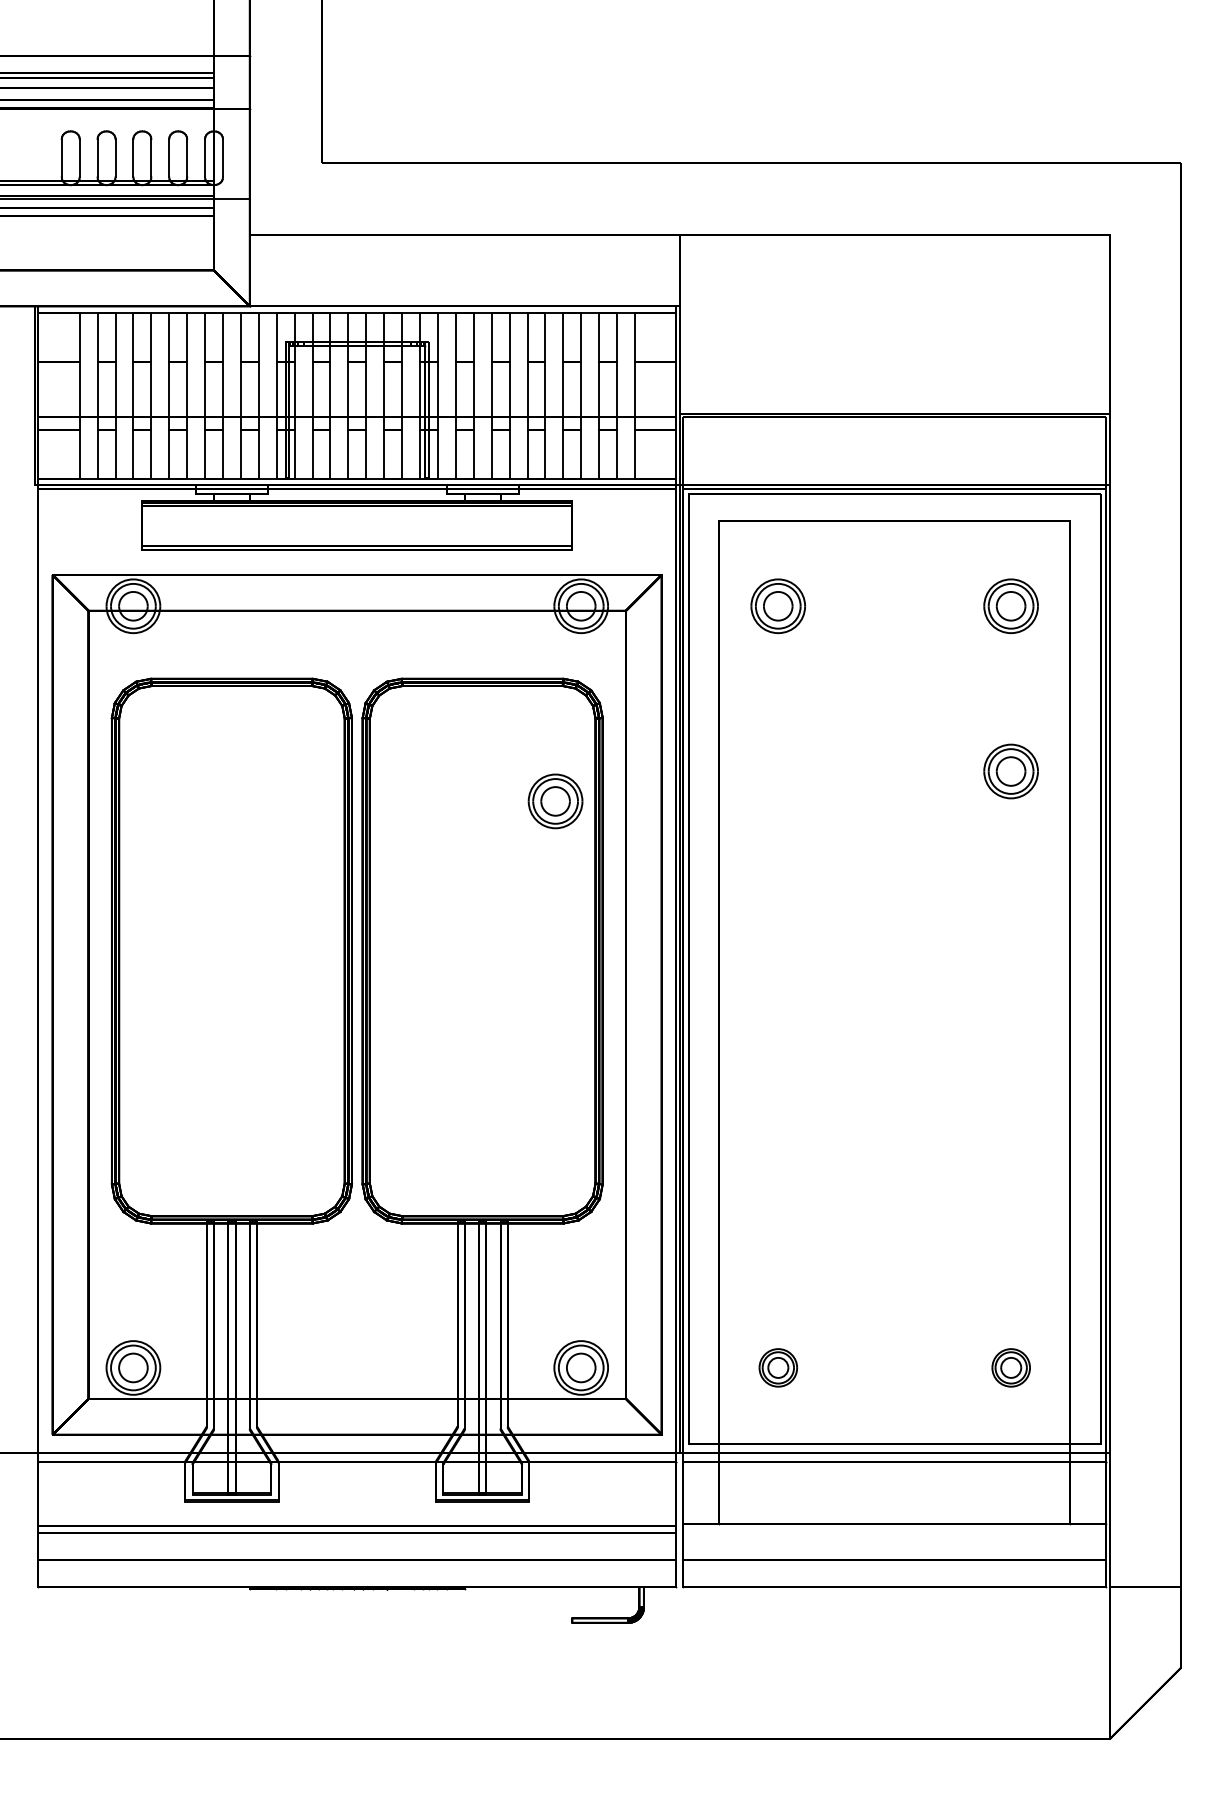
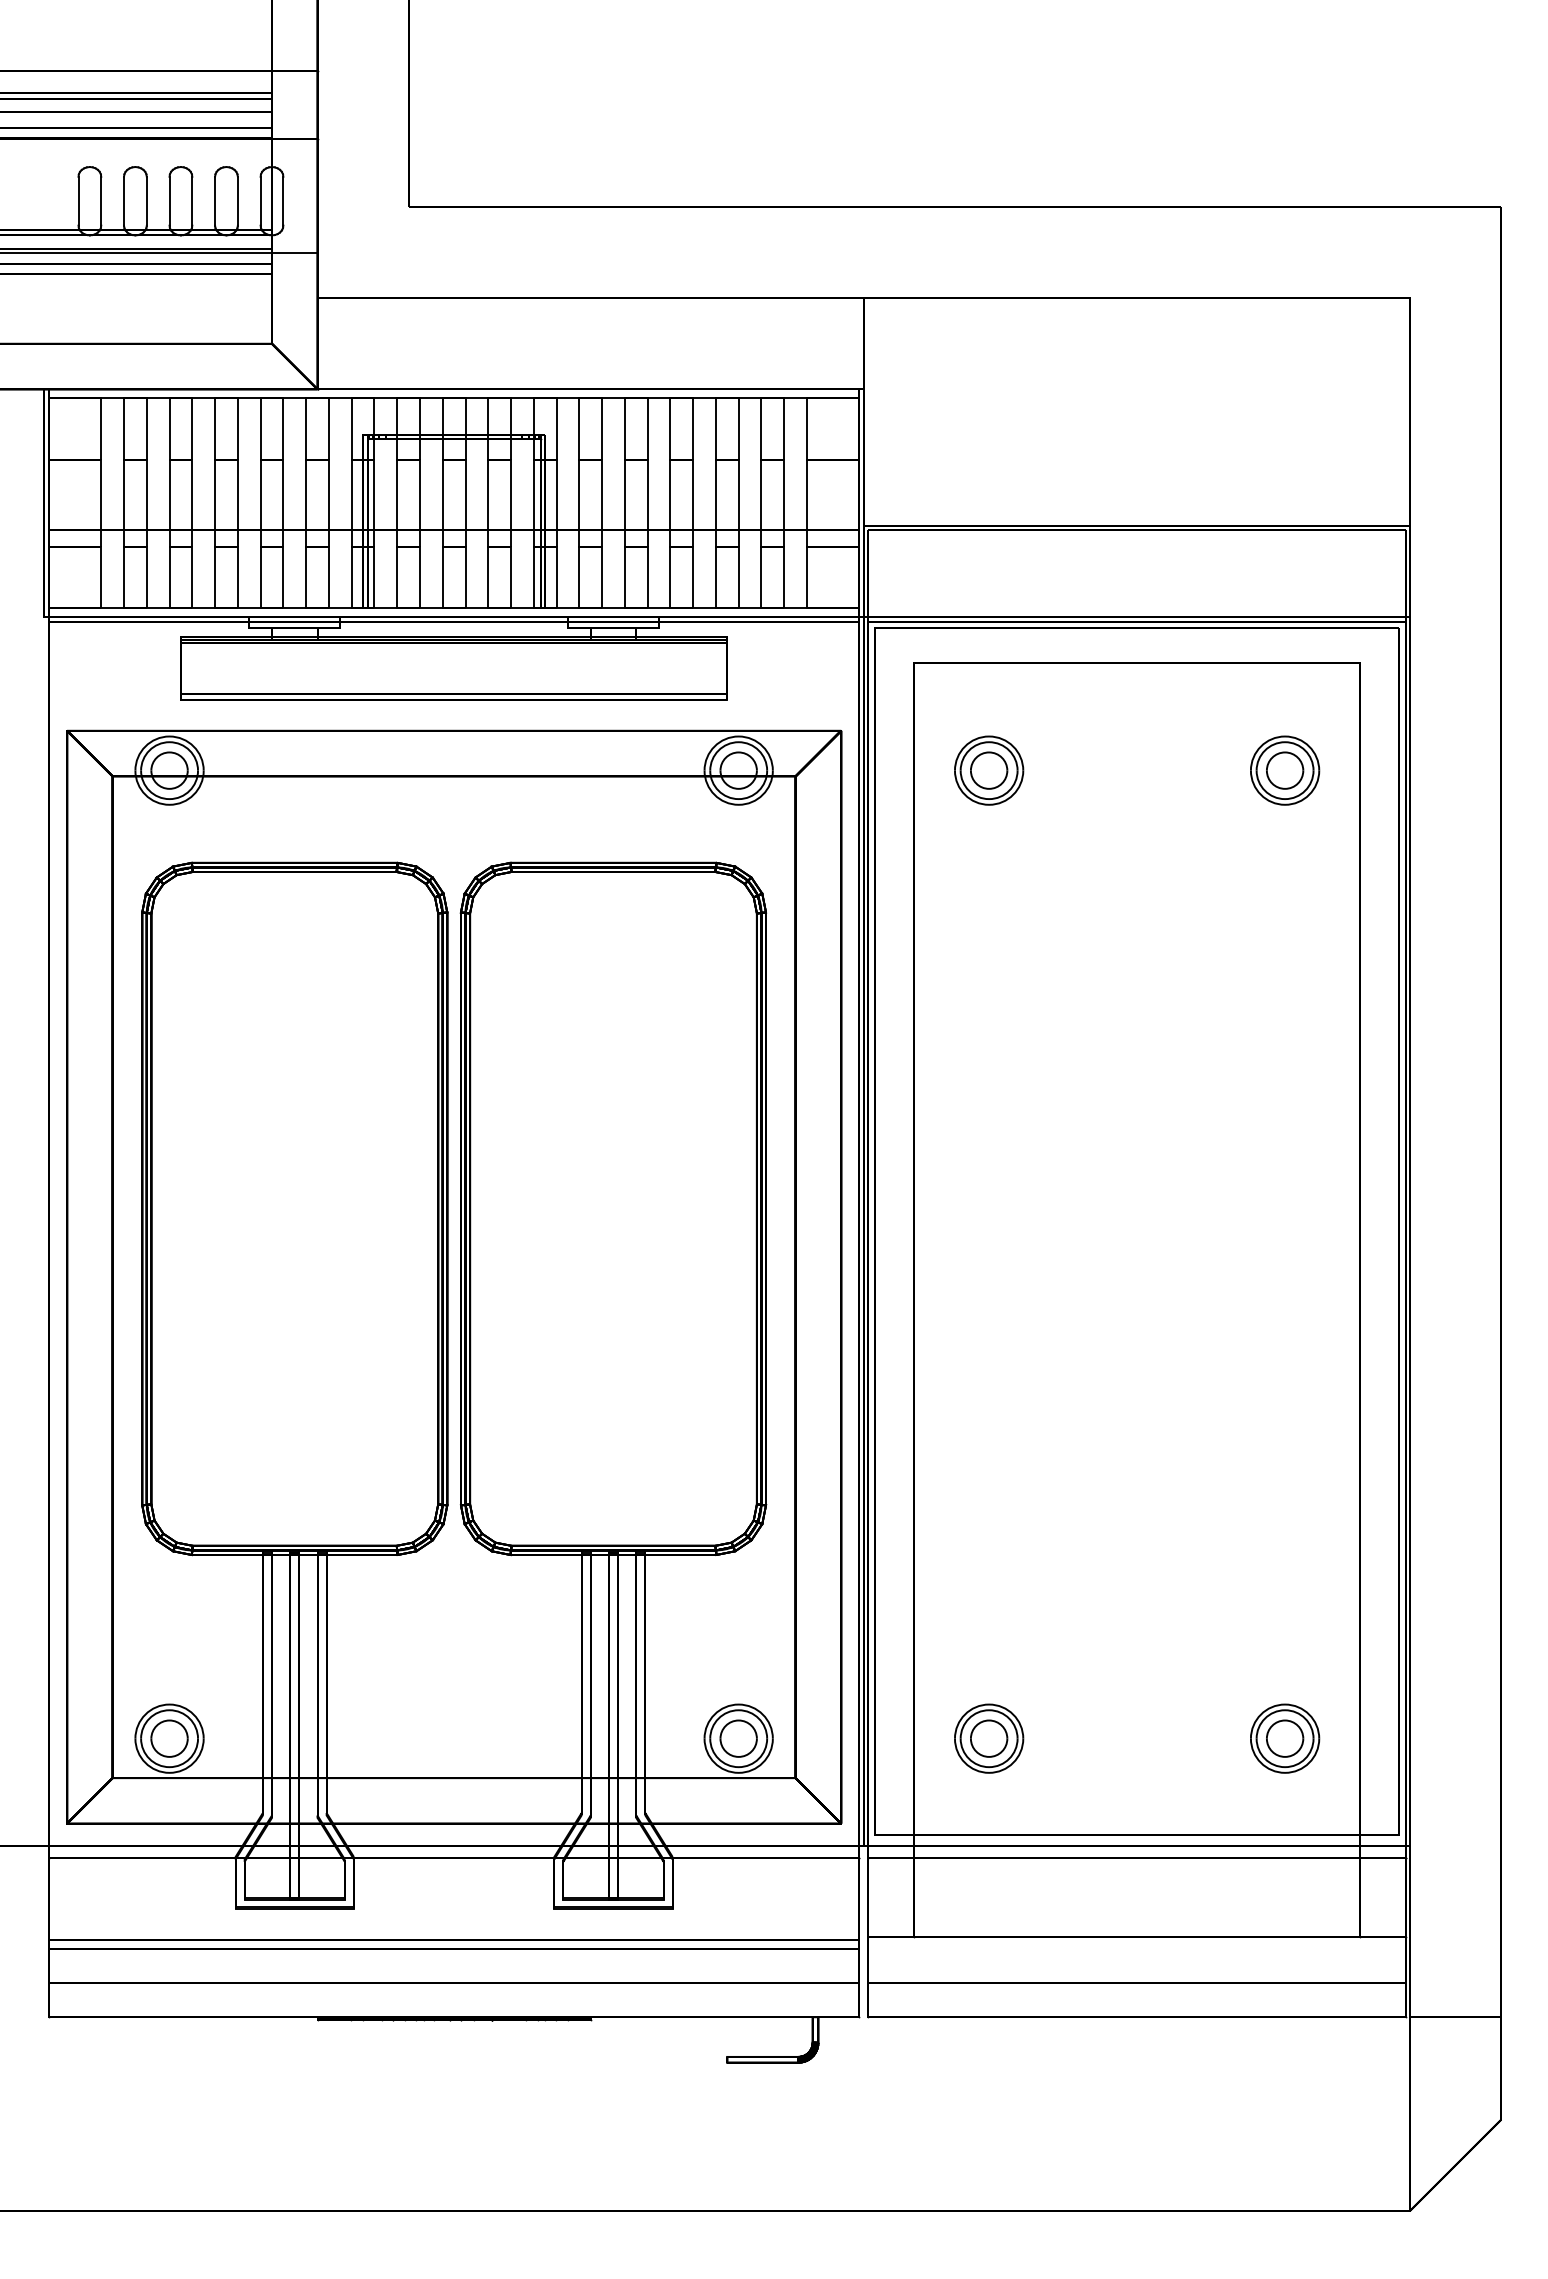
part: (1011, 771) -> (1285, 980), removed
part: (555, 801) -> (706, 1018), removed
part: (778, 1367) -> (989, 1738), size x1.43
part: (1011, 1367) -> (1285, 1738), size x1.43

